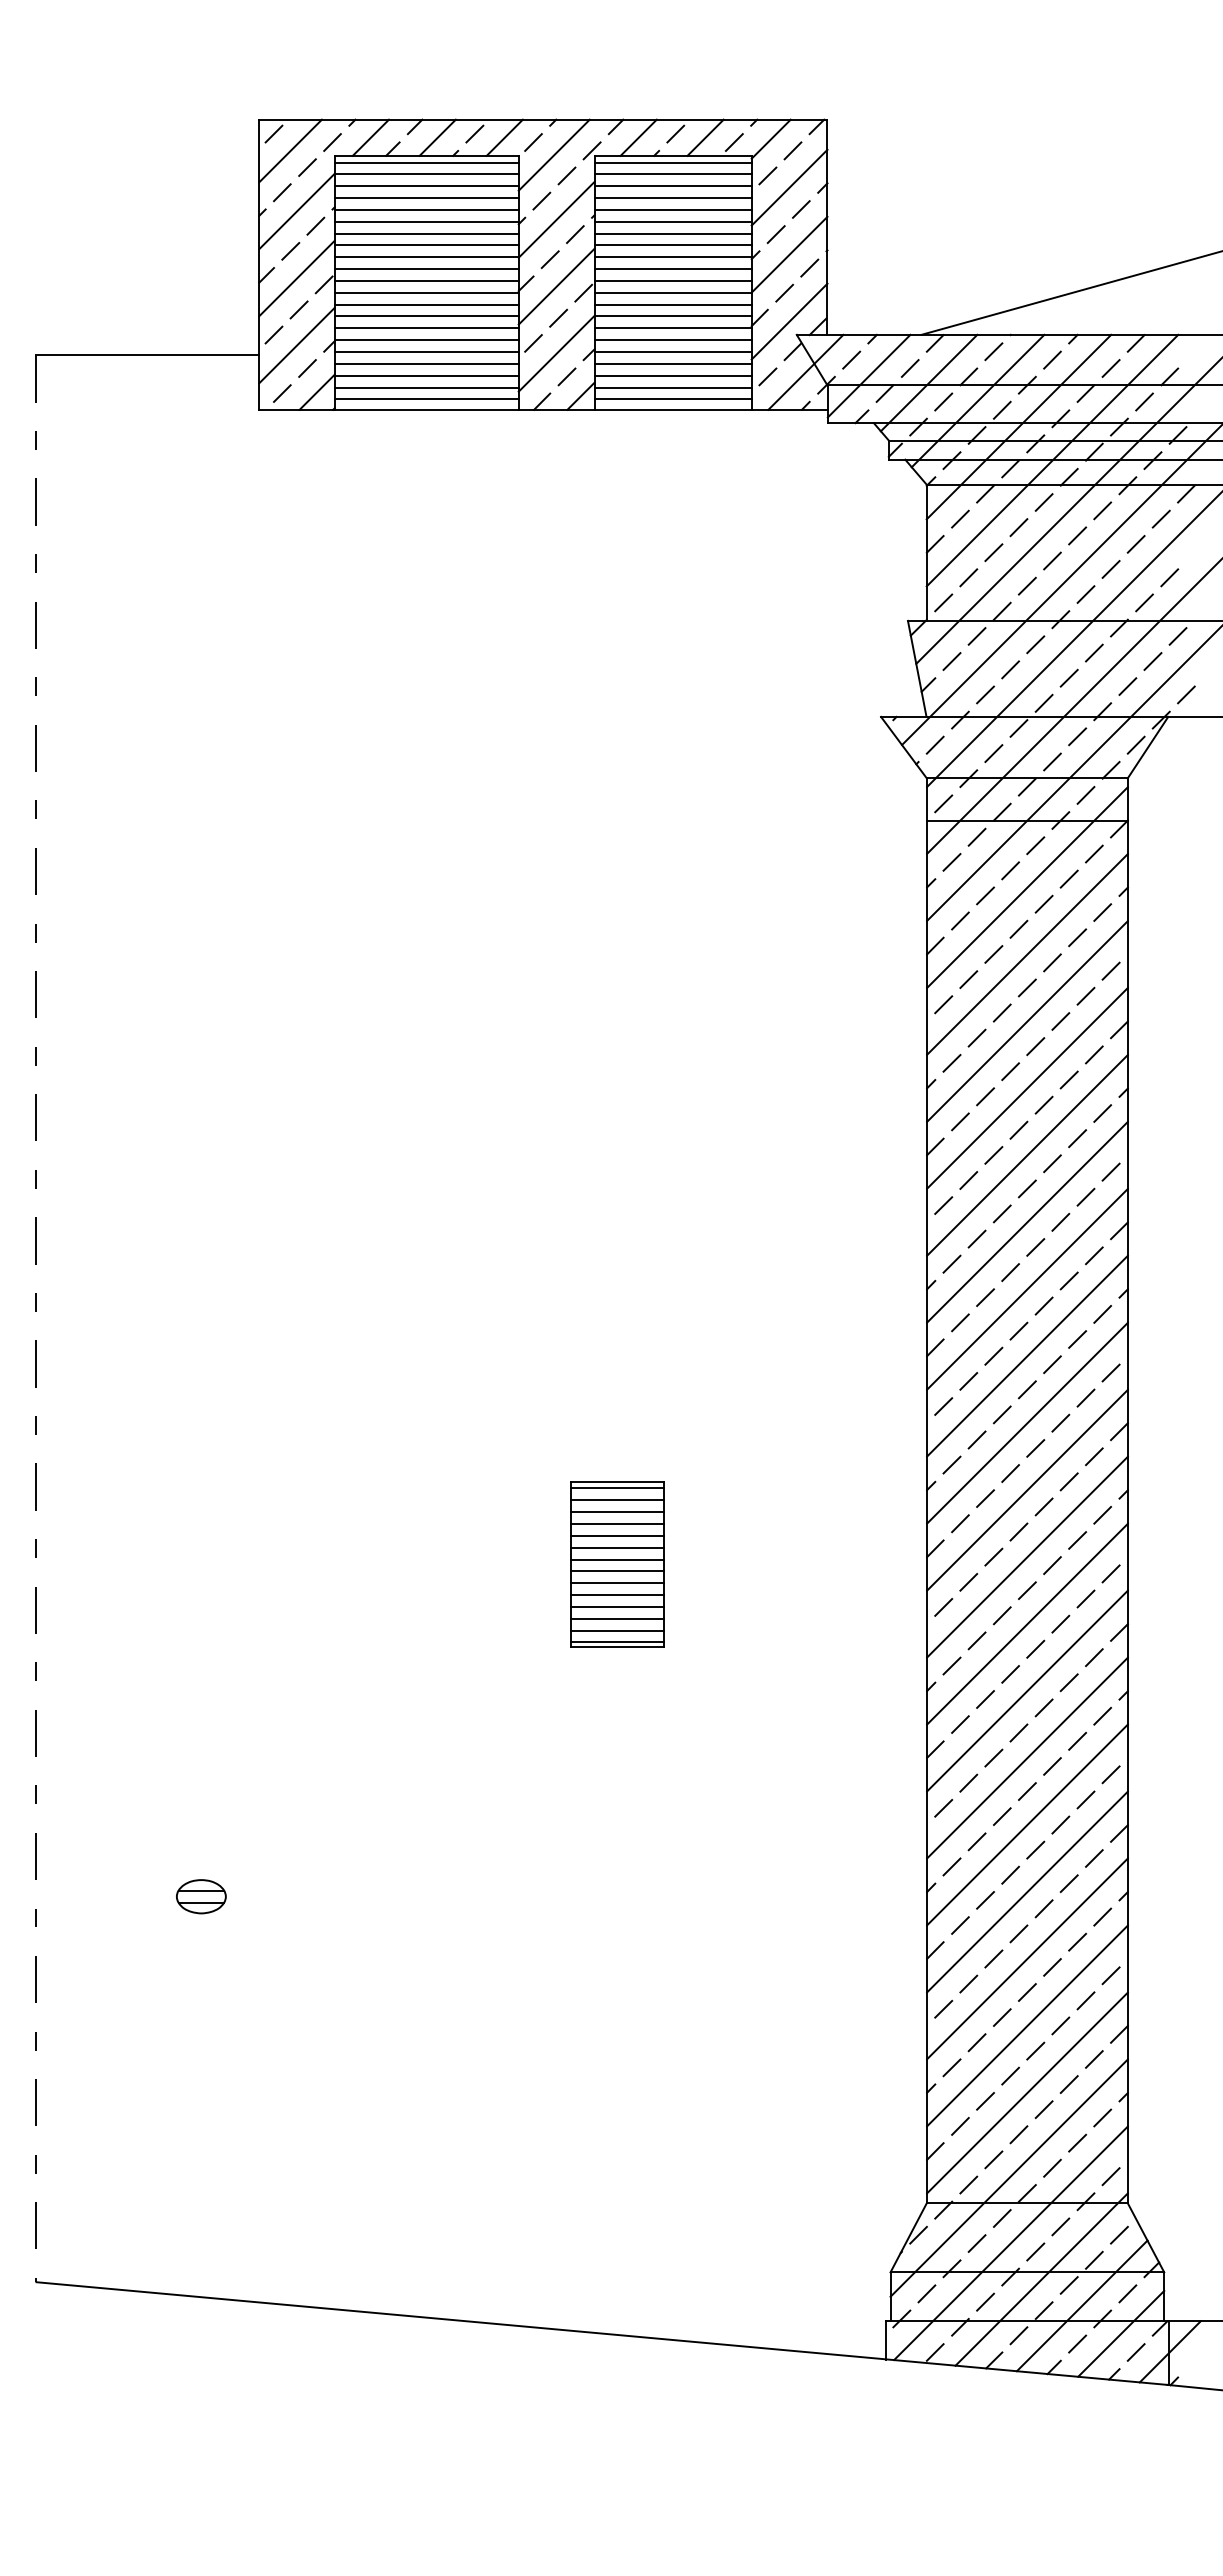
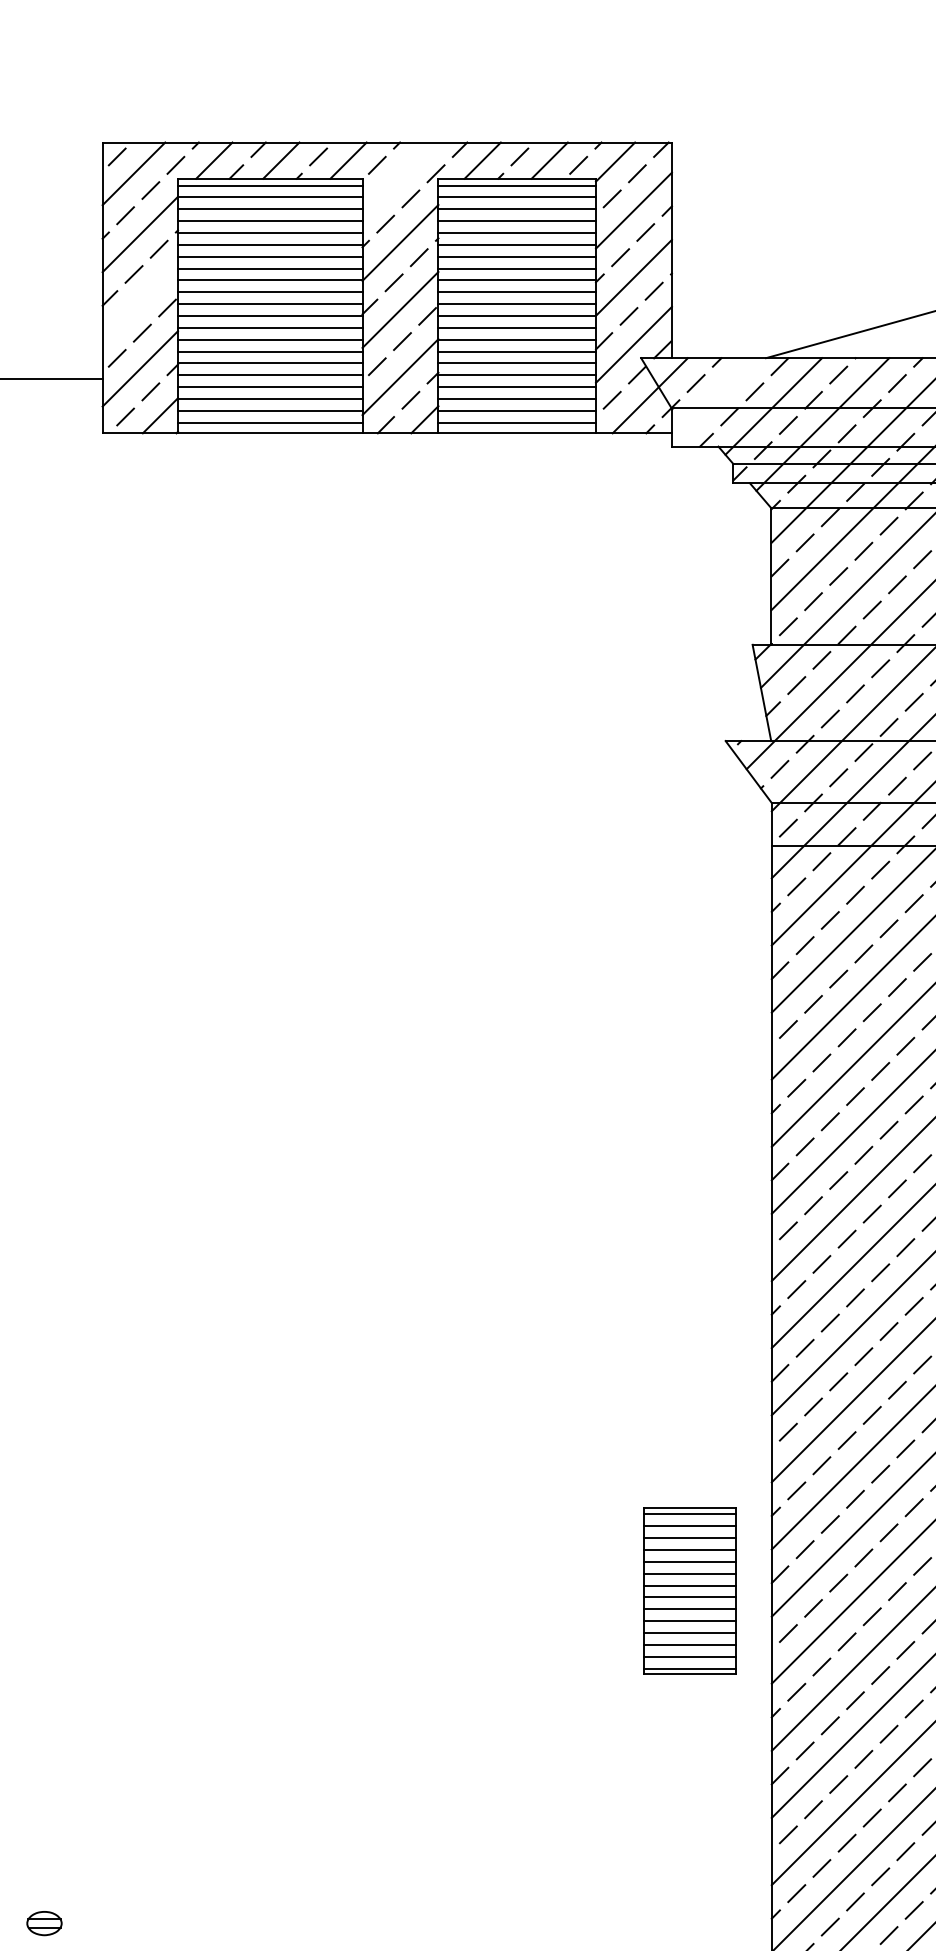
line: (553, 154) -> (397, 177), removed
line: (296, 278) -> (139, 301), removed
line: (868, 375) -> (713, 398), removed
part: (617, 1564) -> (690, 1590), moved
part: (201, 1896) -> (44, 1923), size x0.7

